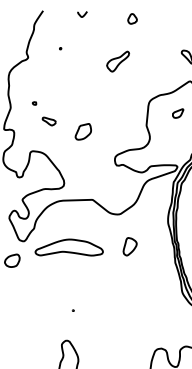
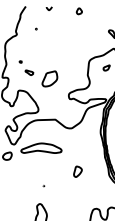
part: (117, 60) -> (70, 36), removed
part: (82, 131) -> (49, 78), size x1.6
part: (129, 246) -> (77, 171), moved

